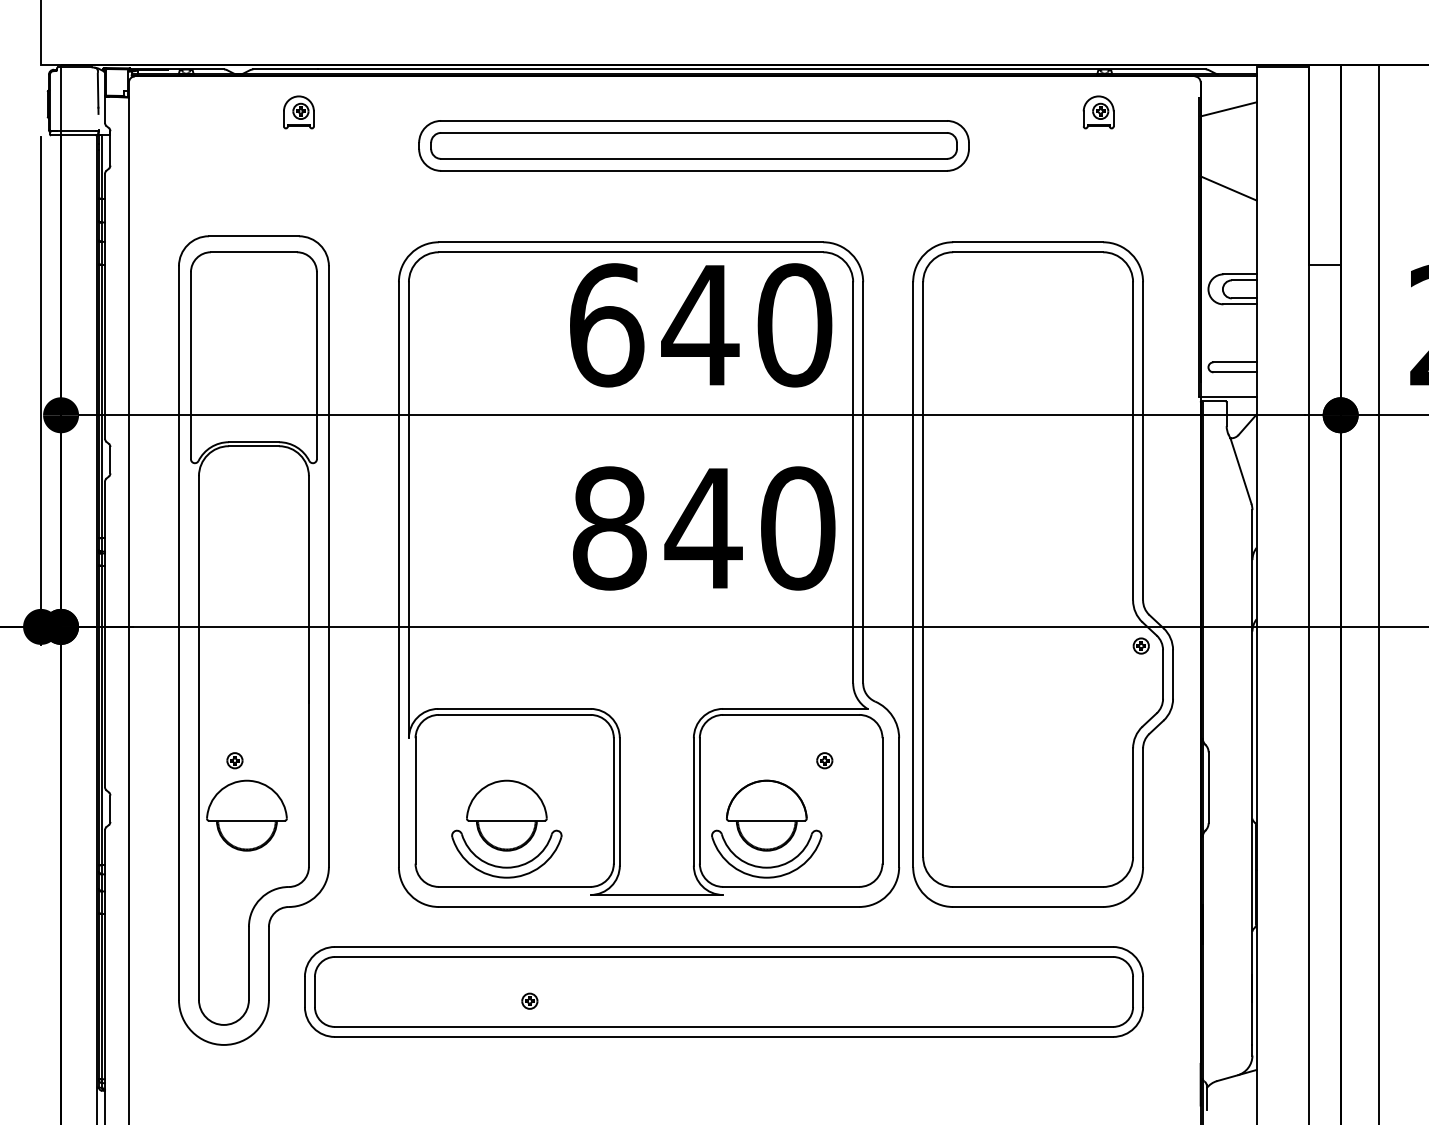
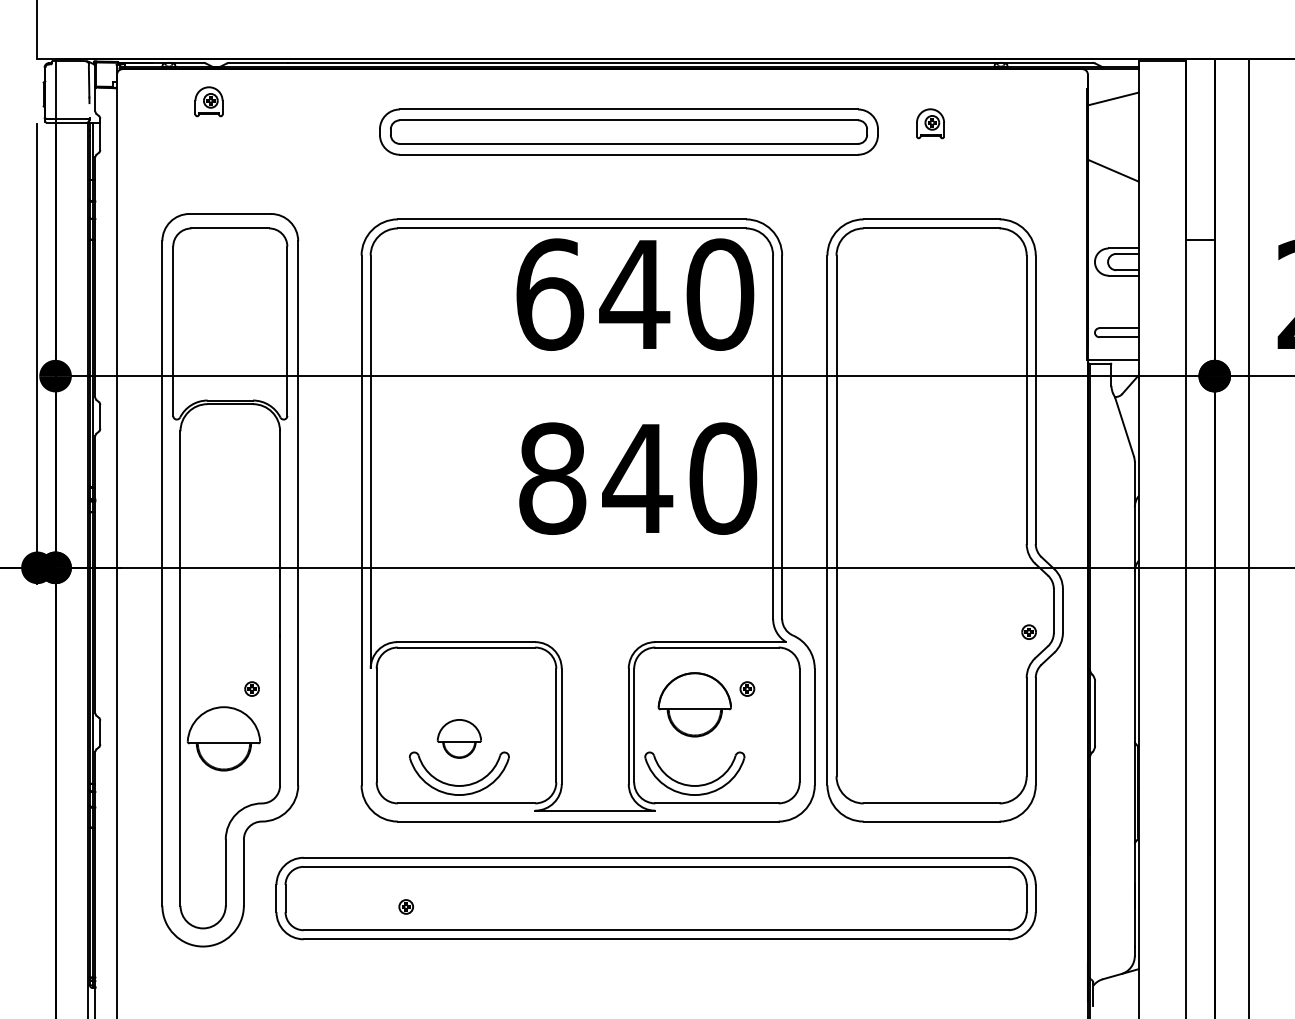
part: (298, 112) -> (208, 101), moved
part: (1098, 112) -> (930, 123), moved
part: (1140, 645) -> (1028, 631), moved
part: (234, 760) -> (251, 688), moved
part: (506, 815) -> (459, 738), size x0.6
part: (766, 815) -> (694, 704), moved
part: (529, 1000) -> (405, 906), moved

